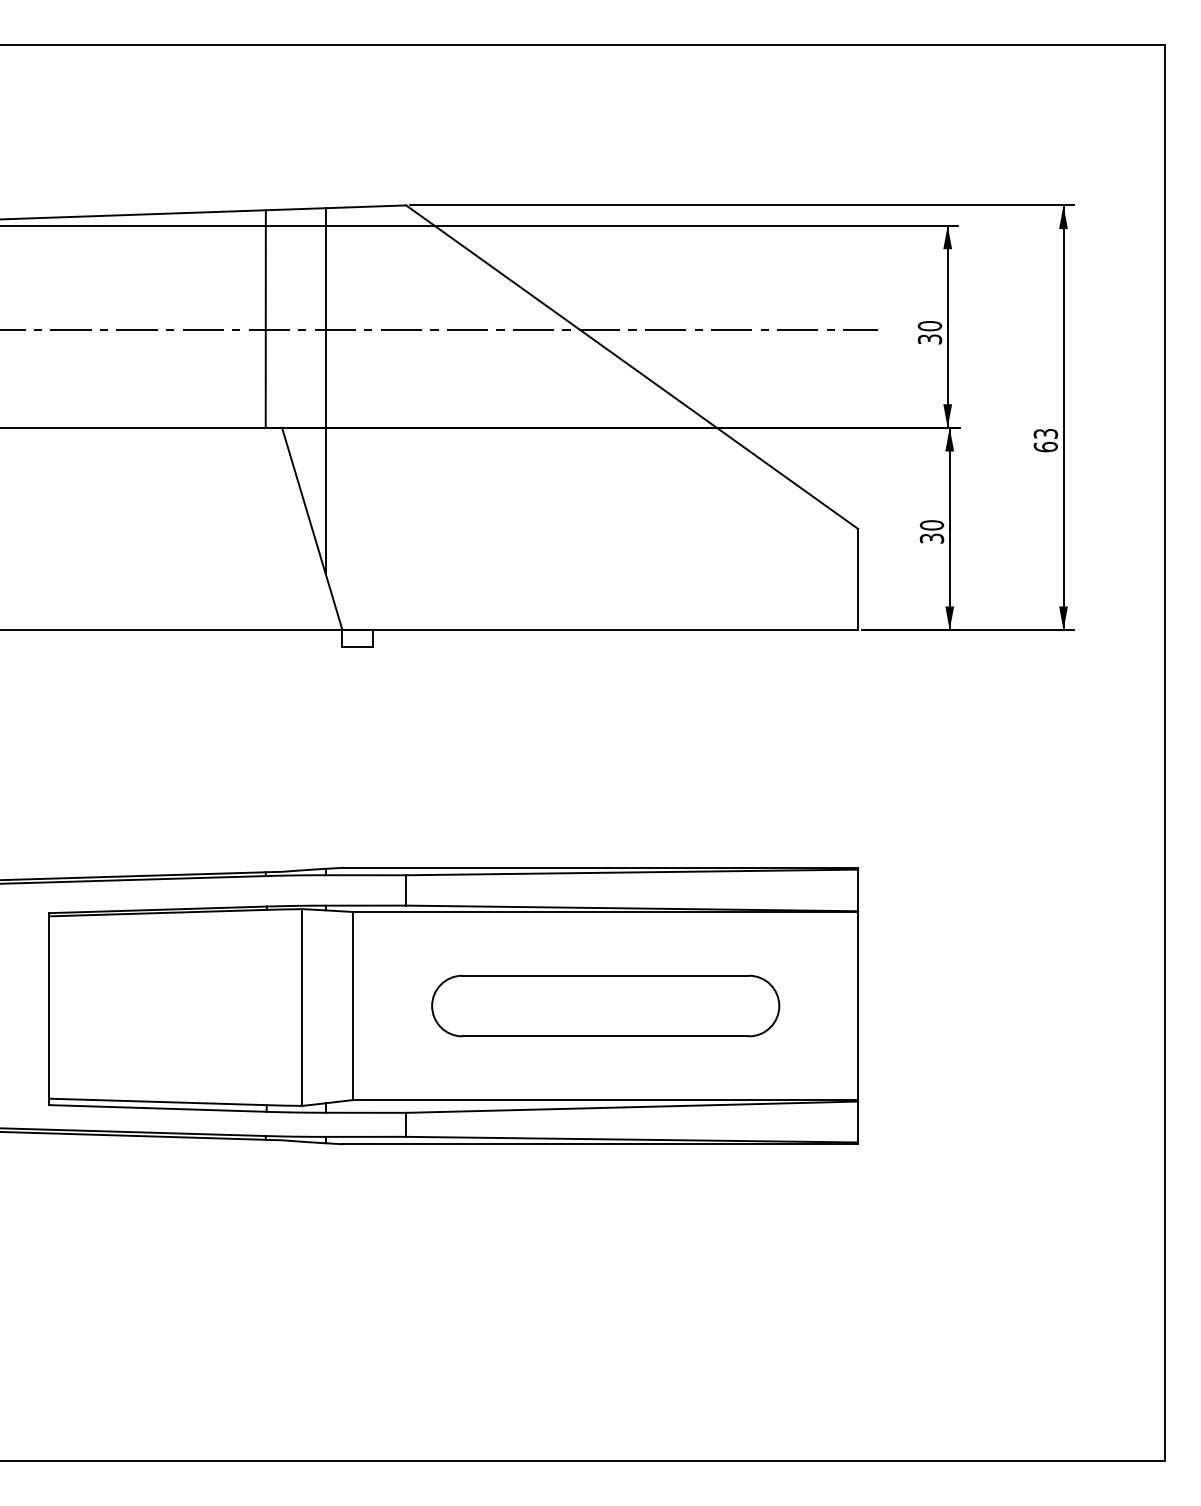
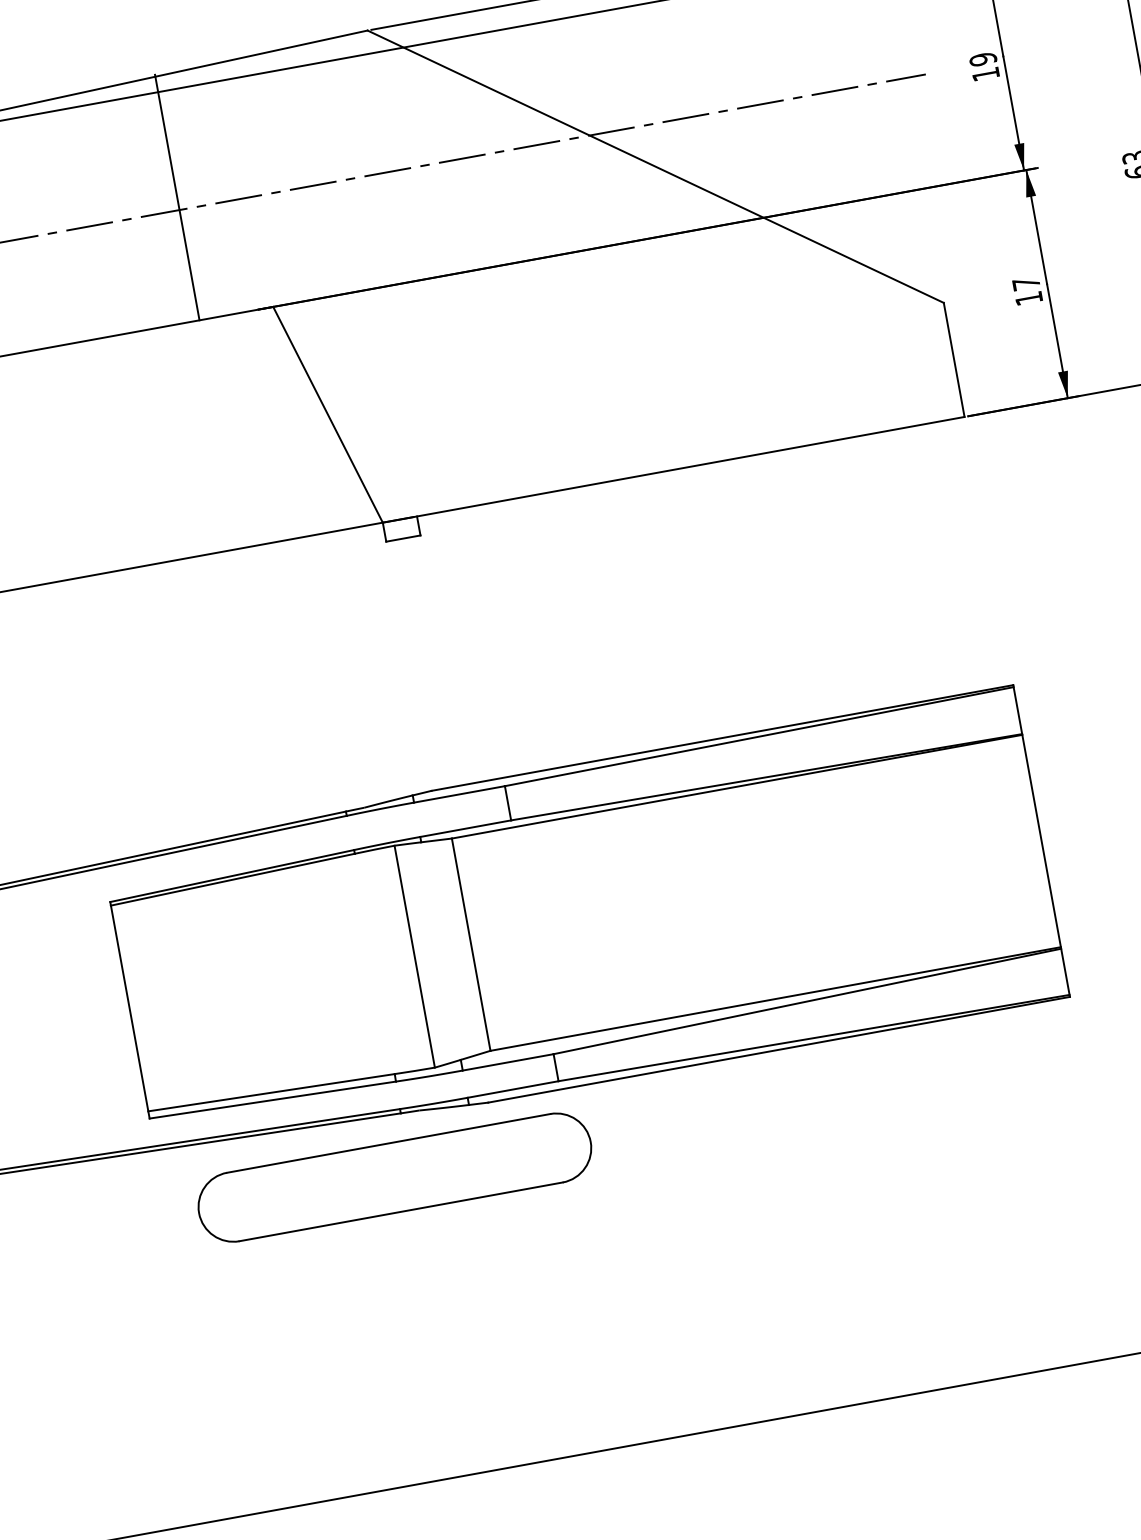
line: (265, 318) -> (176, 197), moved
text: (929, 332) -> (983, 66), 30 -> 19
line: (325, 390) -> (314, 255), removed
text: (931, 531) -> (1027, 290), 30 -> 17
part: (605, 1005) -> (394, 1177), moved

